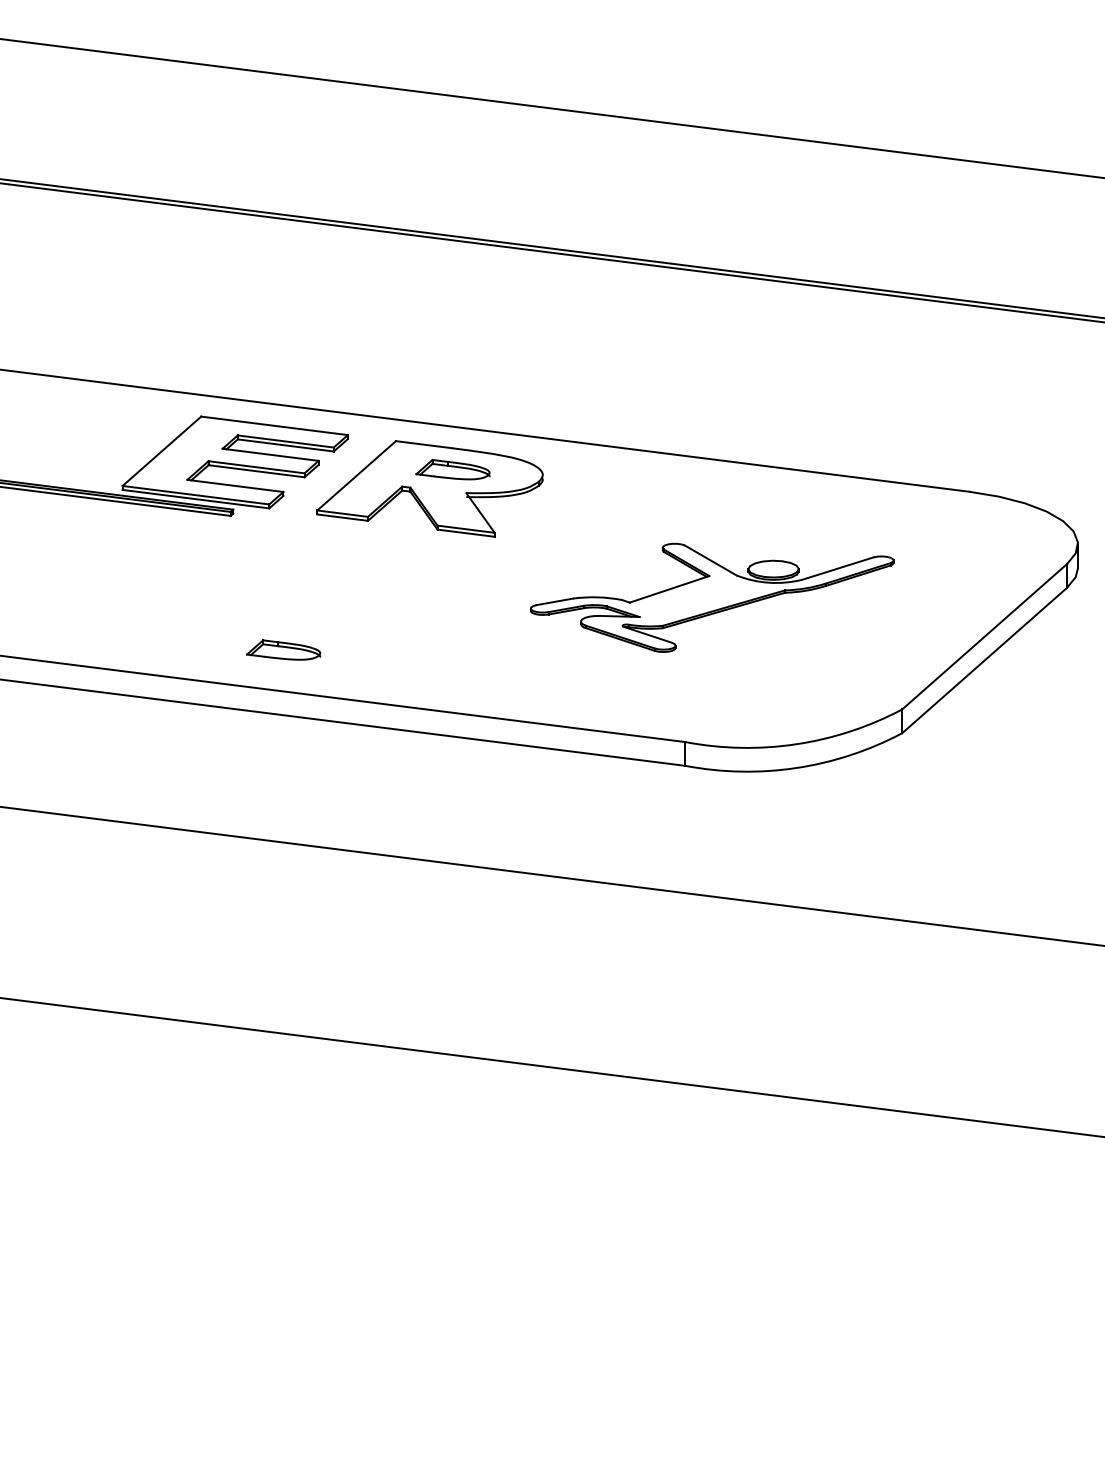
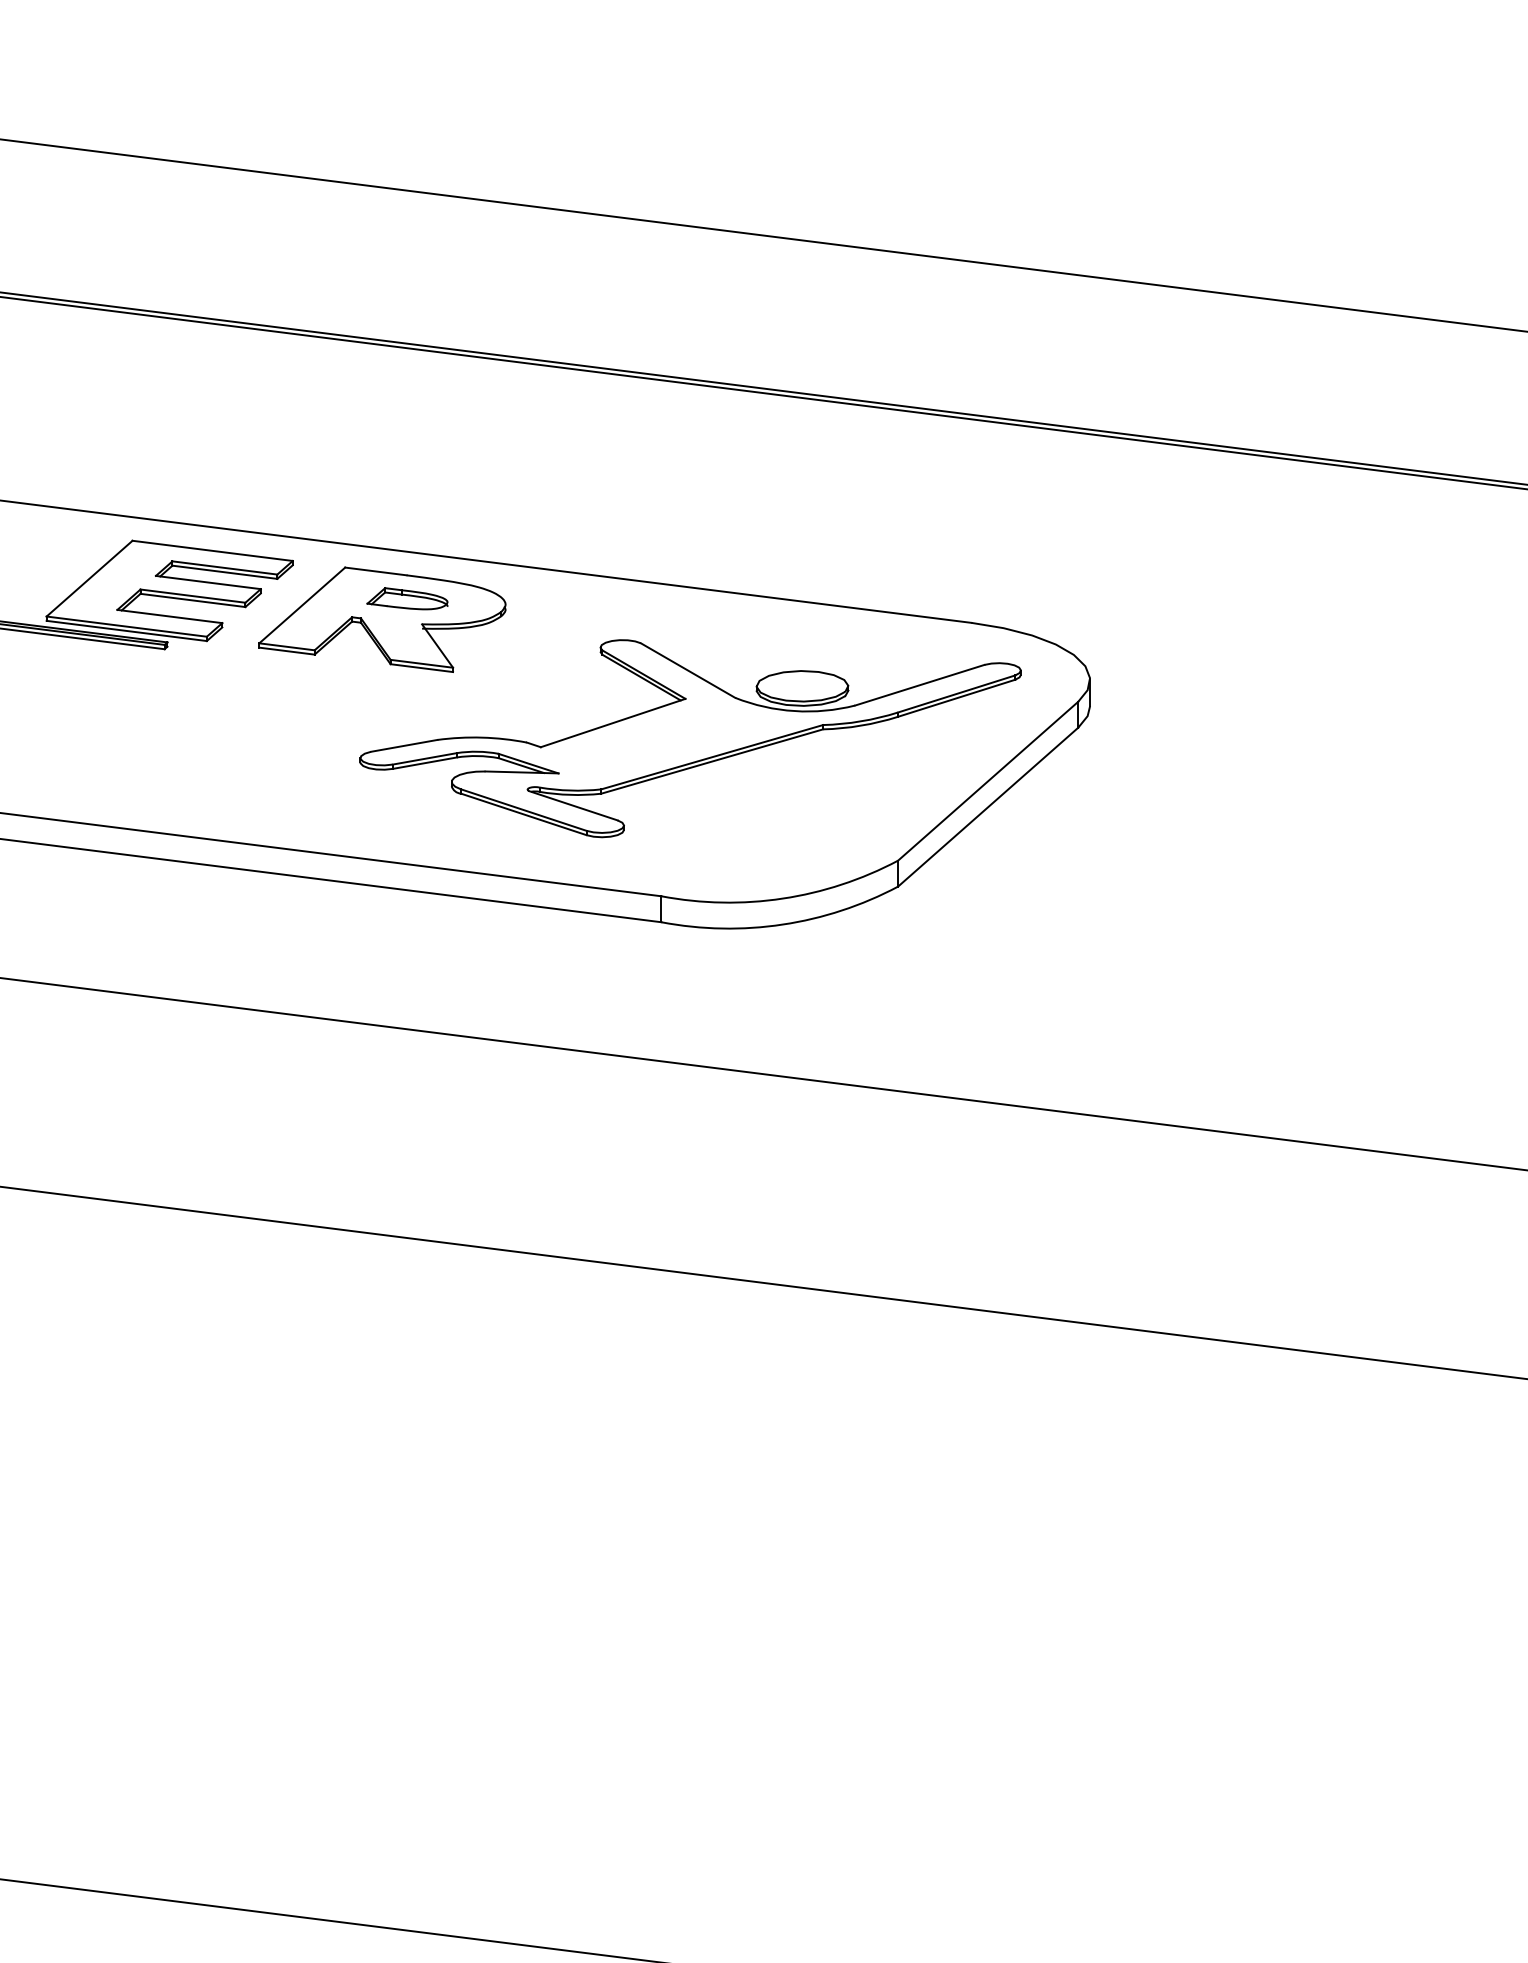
part: (712, 597) -> (690, 738), size x1.67
part: (283, 649) -> (222, 795), removed

